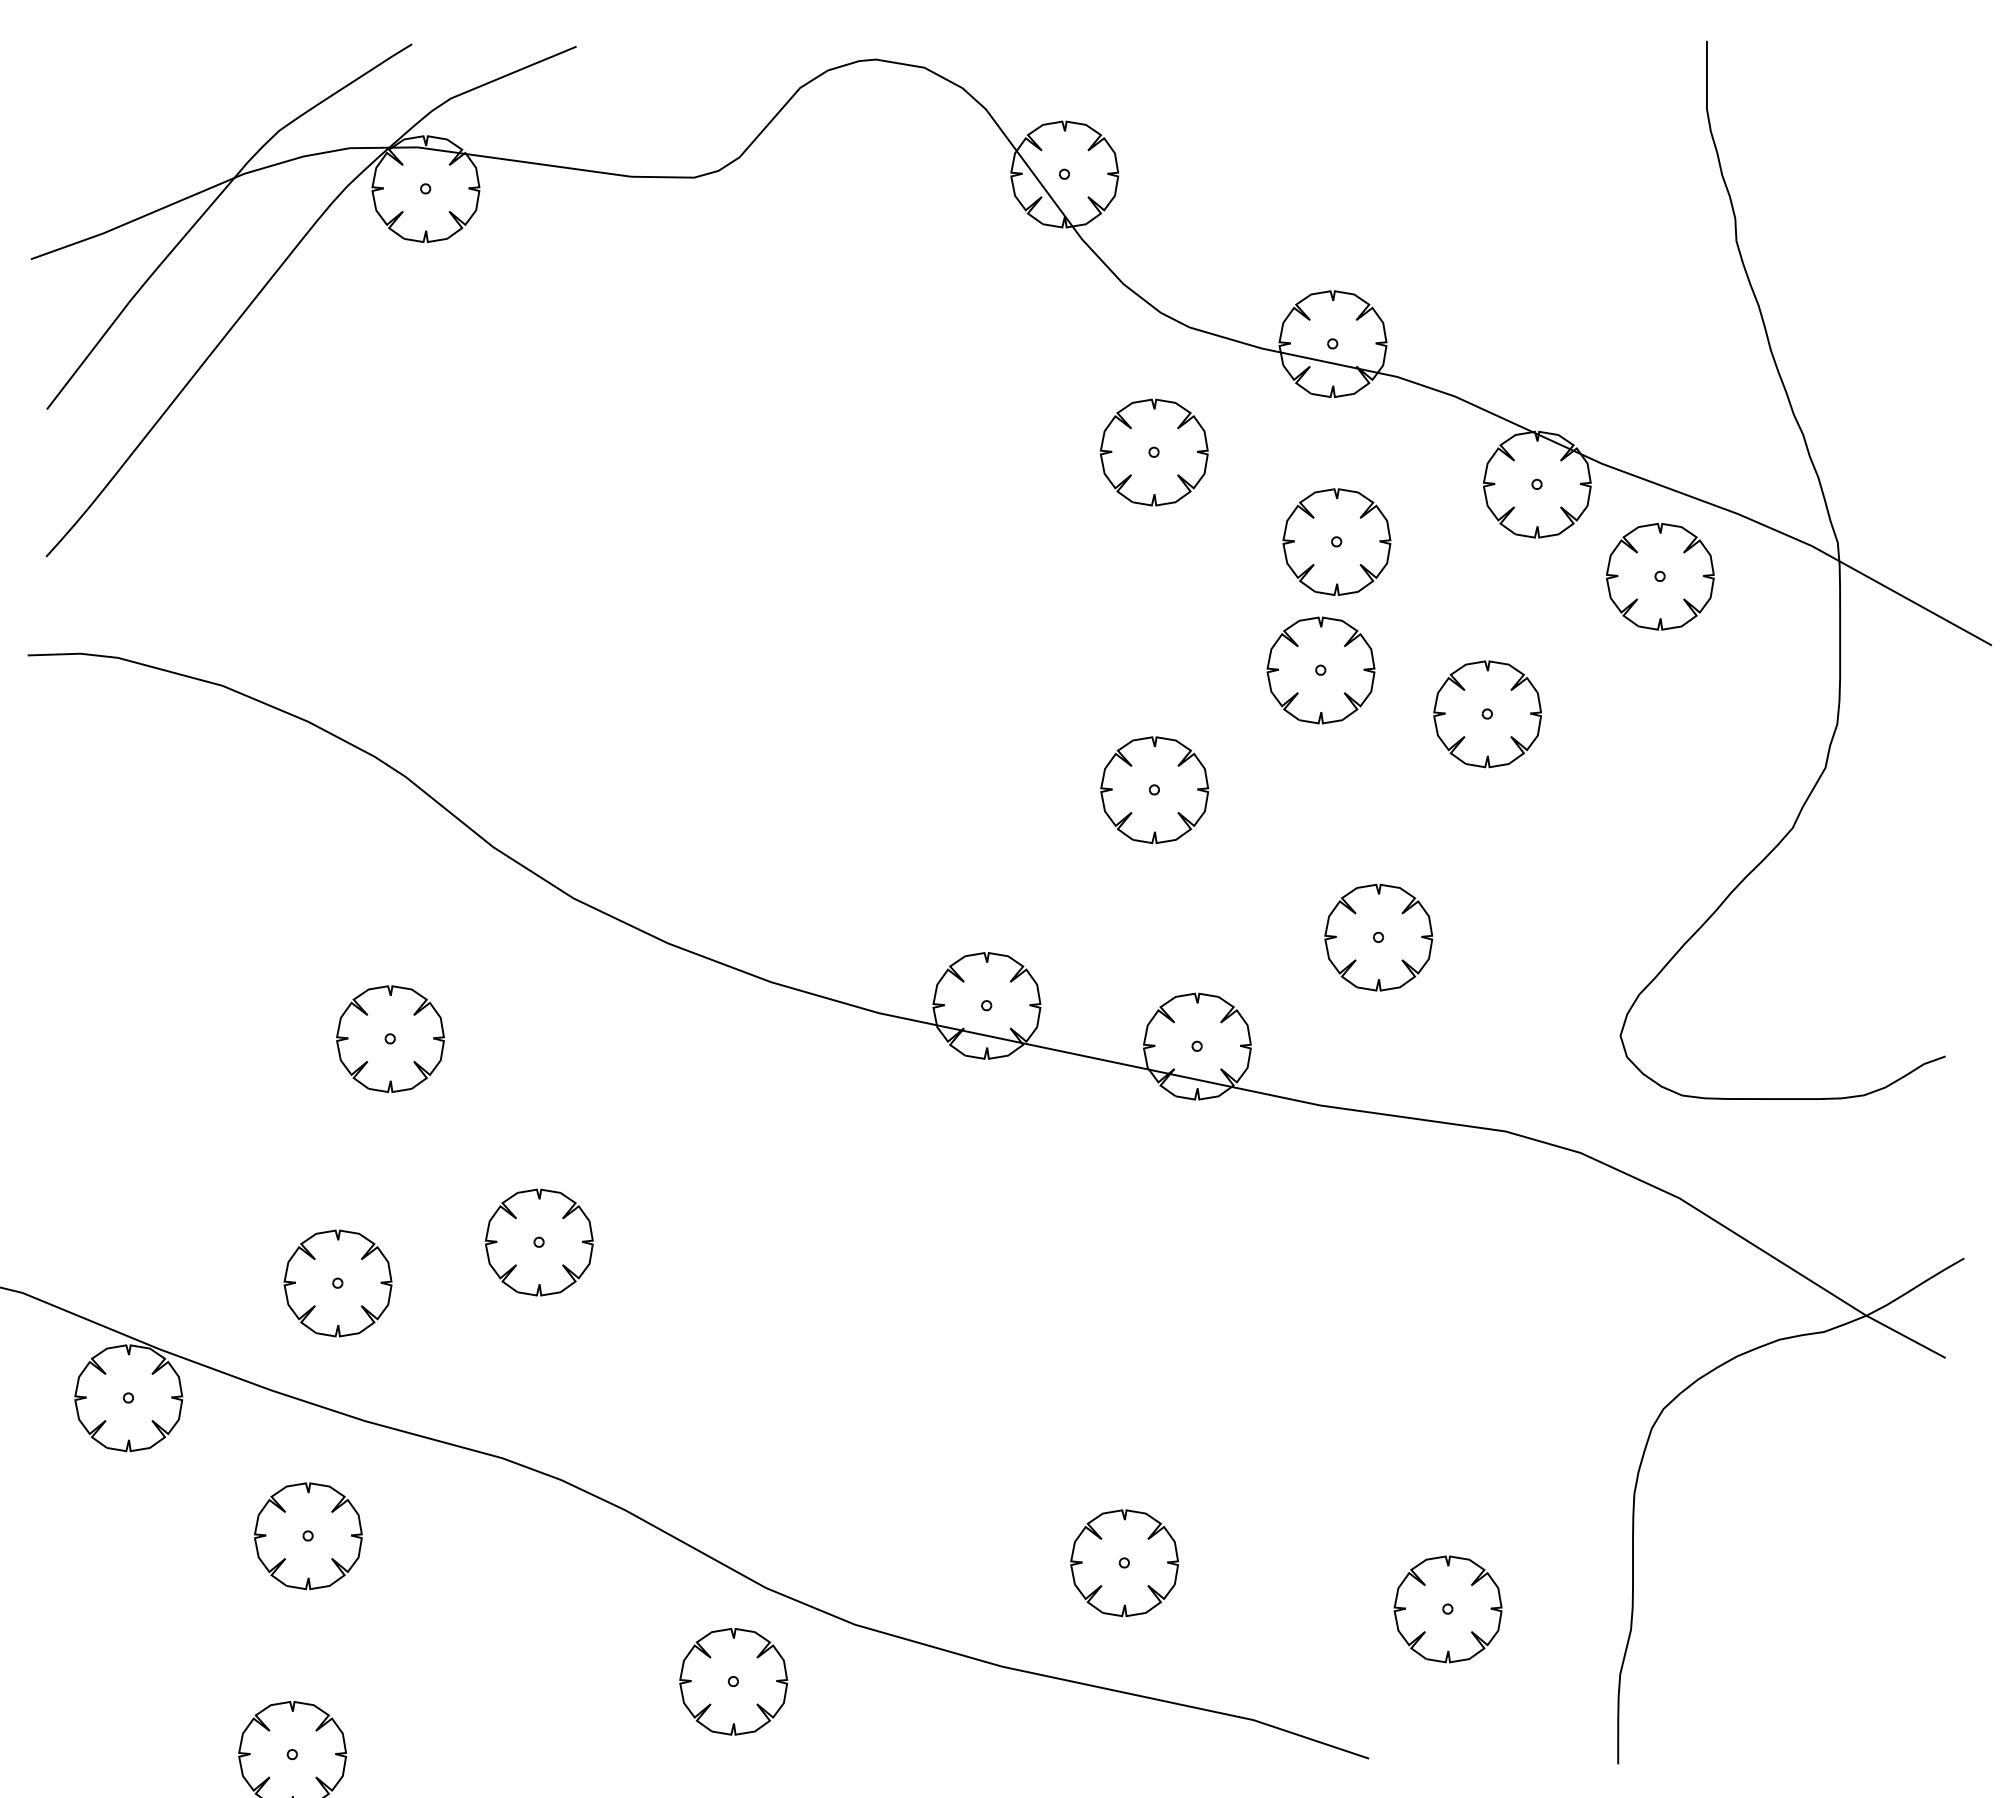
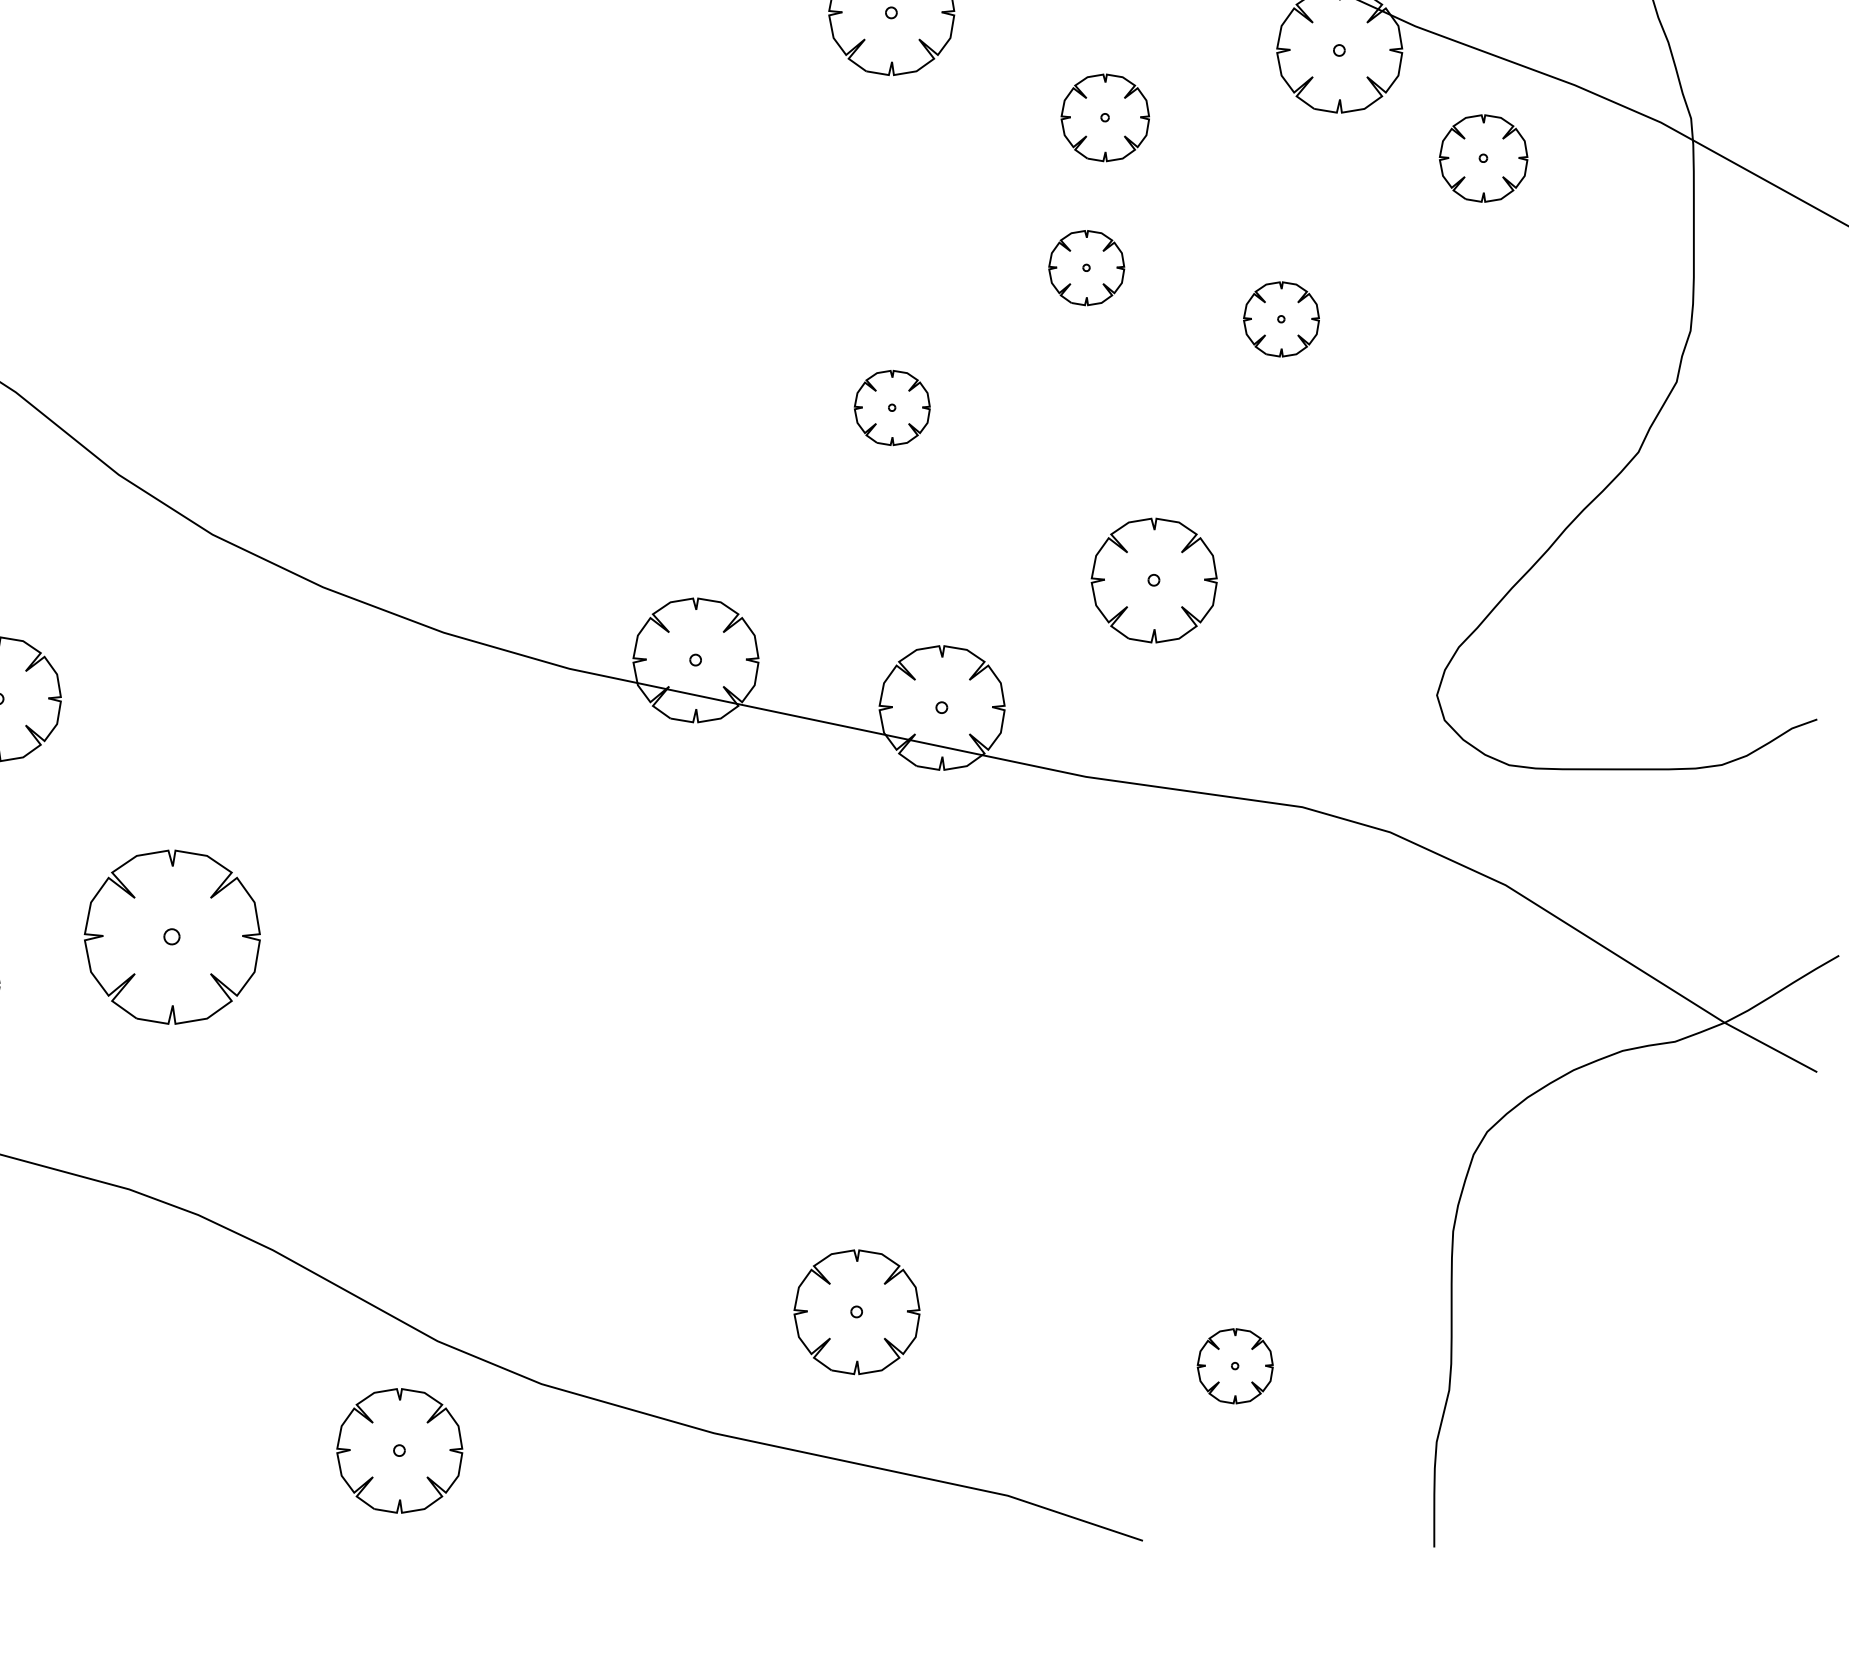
part: (1336, 541) -> (1104, 117), size x0.7
part: (1660, 576) -> (1483, 158), size x0.7
part: (1320, 670) -> (1086, 268), size x0.6
part: (1487, 714) -> (1281, 319), size x0.6
part: (1154, 789) -> (891, 407), size x0.6
part: (539, 1242) -> (172, 937), size x1.4
part: (1447, 1609) -> (1234, 1366), size x0.6

